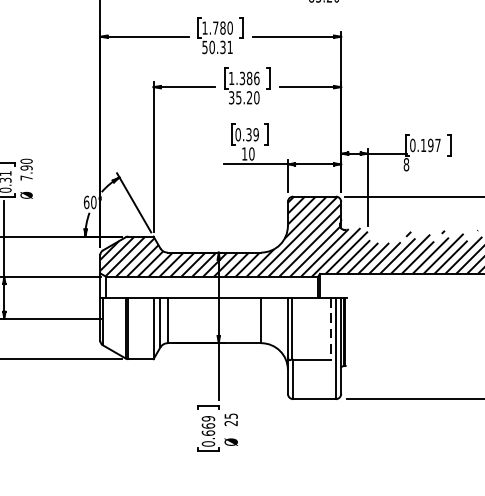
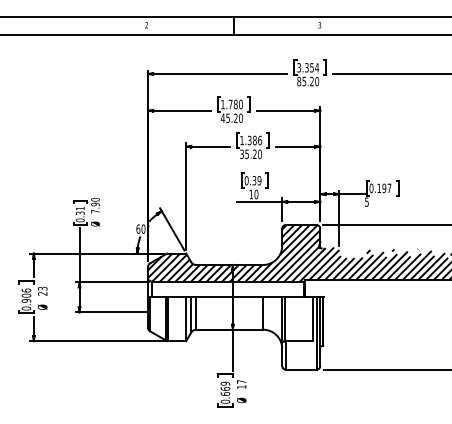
text: (216, 47) -> (231, 118), 50.31 -> 45.20
text: (405, 163) -> (366, 201), 8 -> 5
line: (330, 328) -> (312, 319), dashed -> solid
text: (230, 419) -> (241, 384), 25 -> 17

